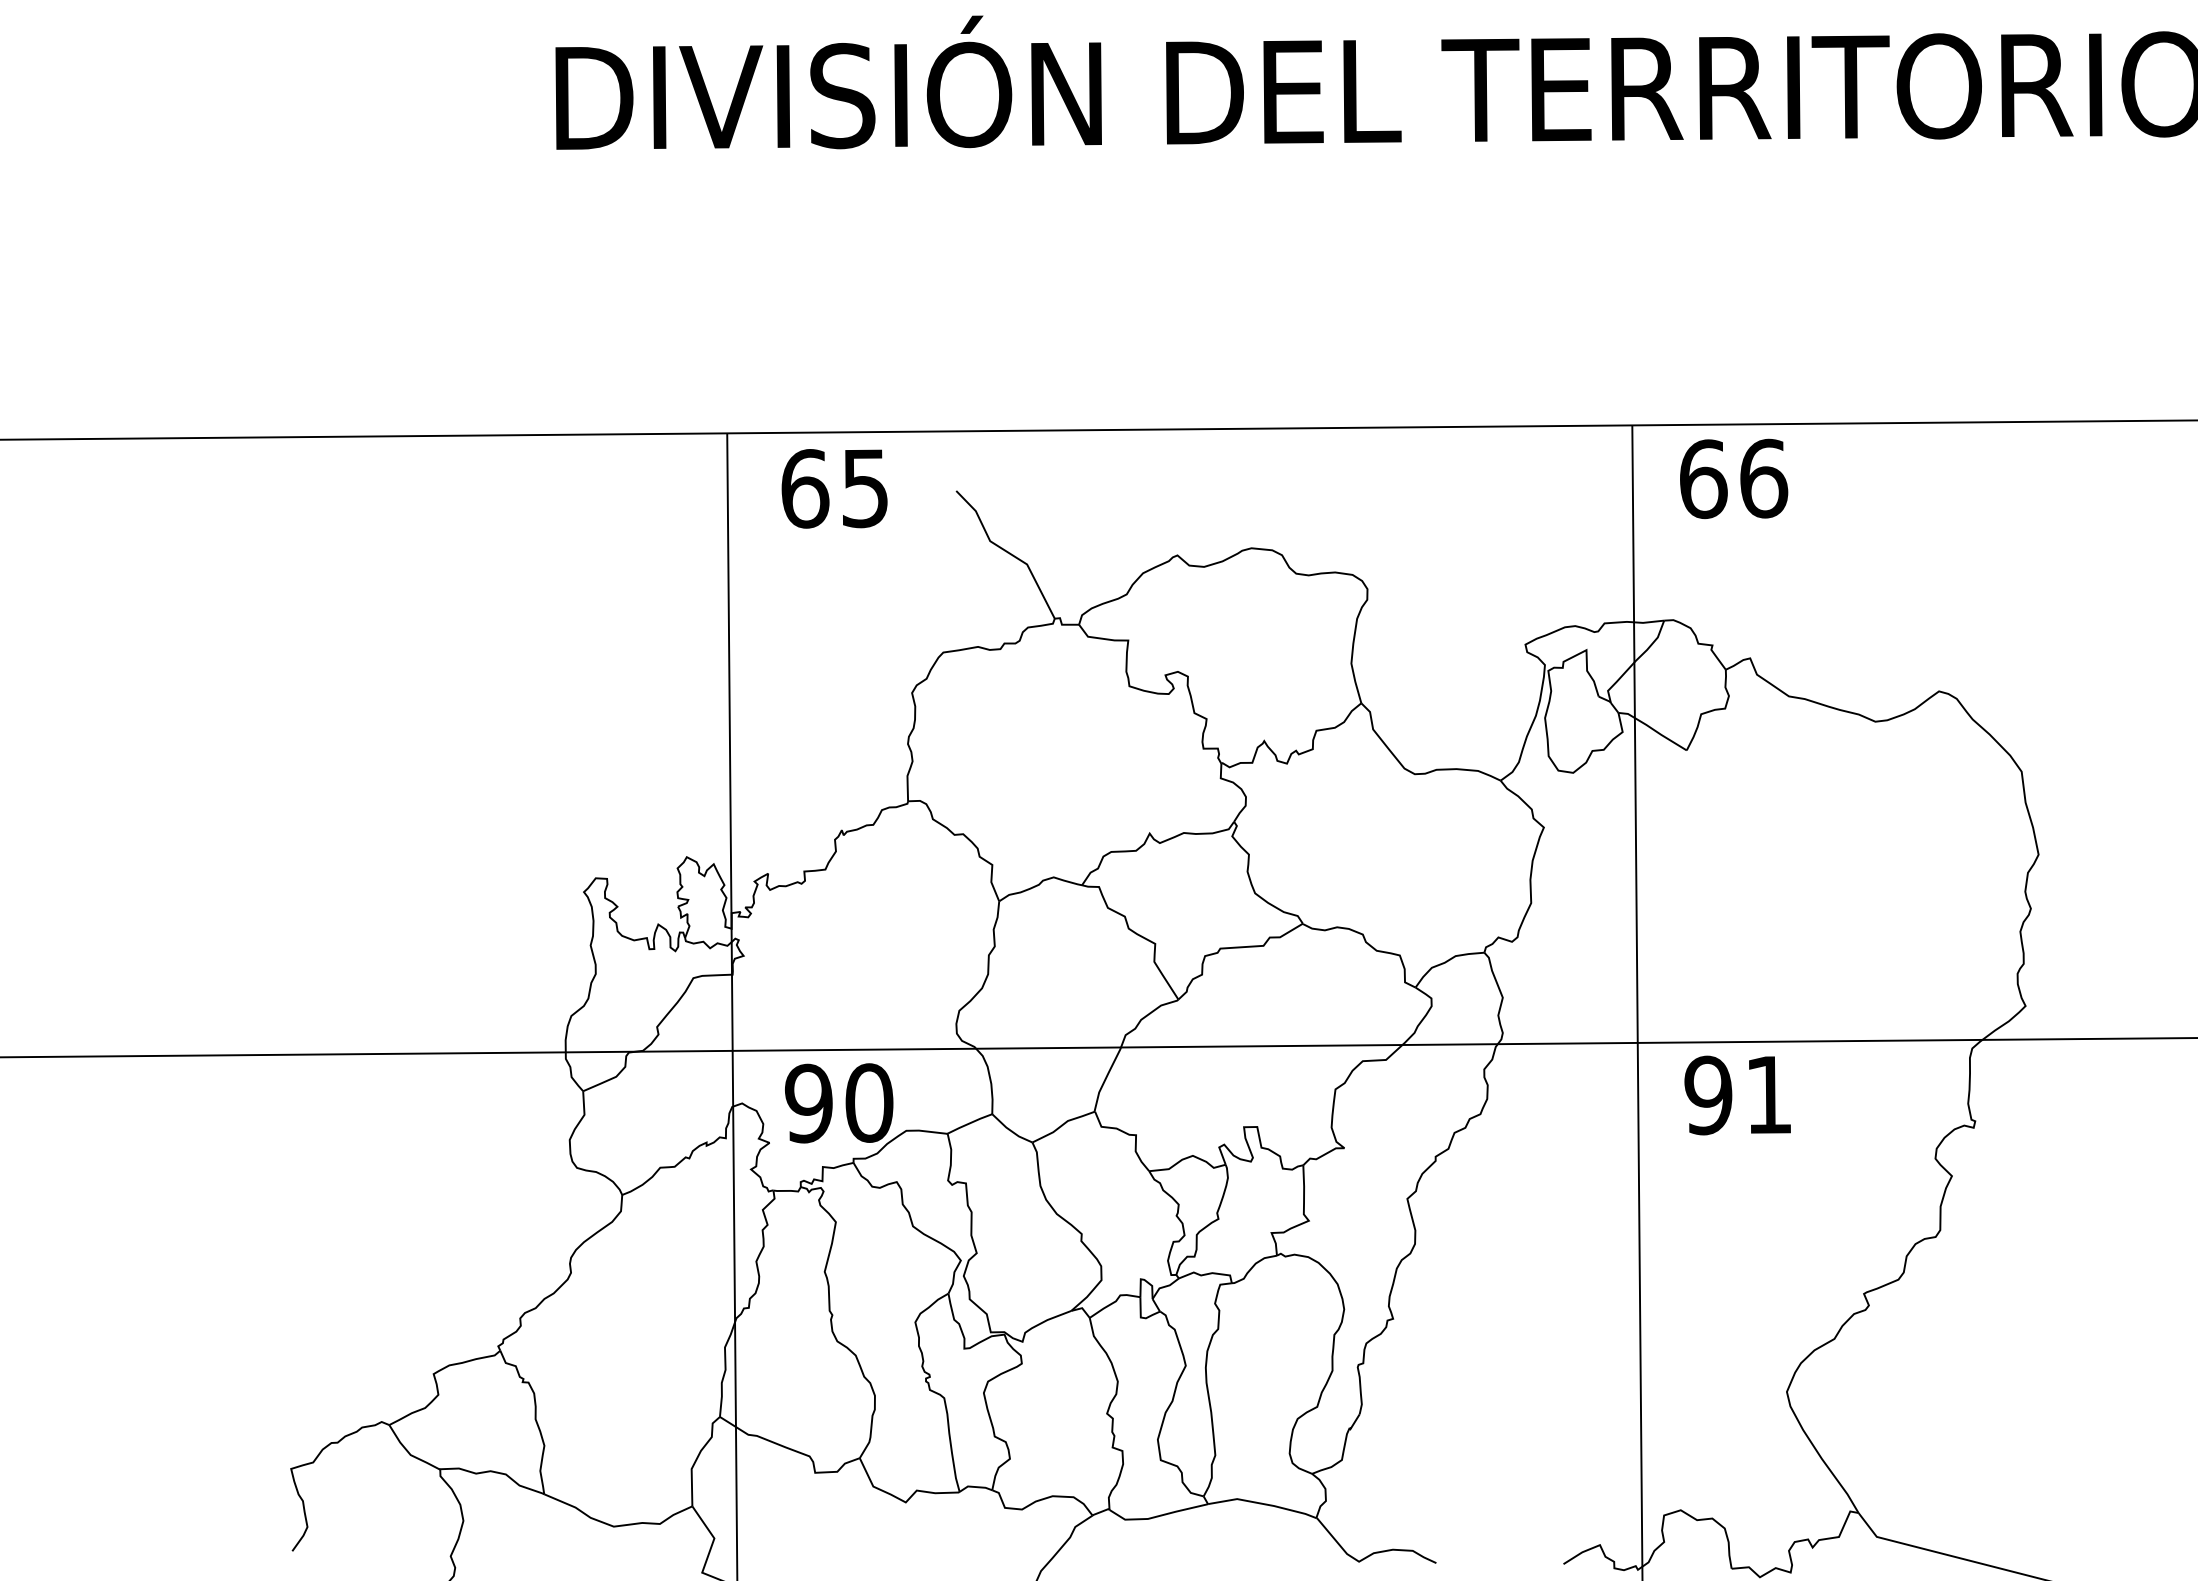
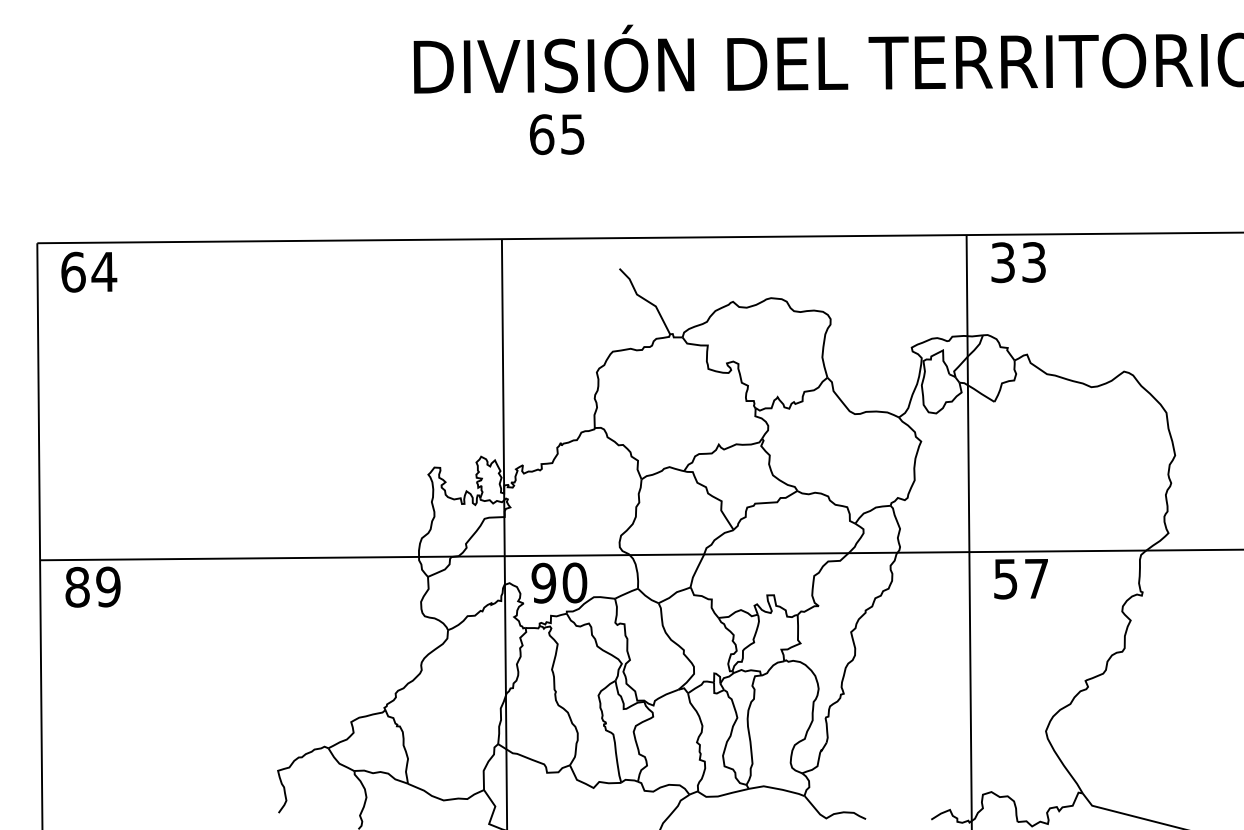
text: (1733, 478) -> (1018, 262), 66 -> 33
text: (835, 488) -> (557, 134), moved
text: (1737, 1094) -> (1020, 578), 91 -> 57

